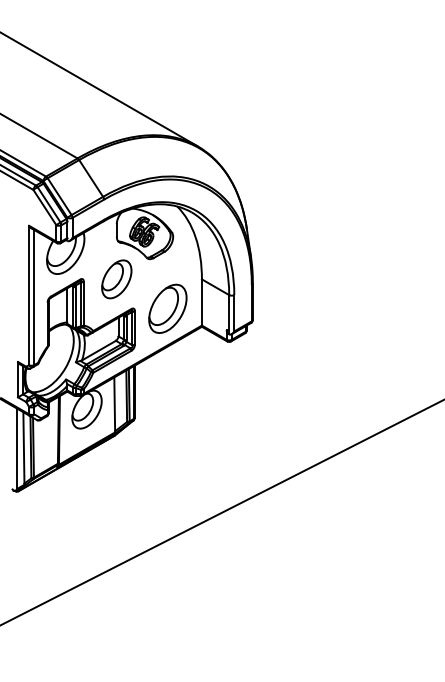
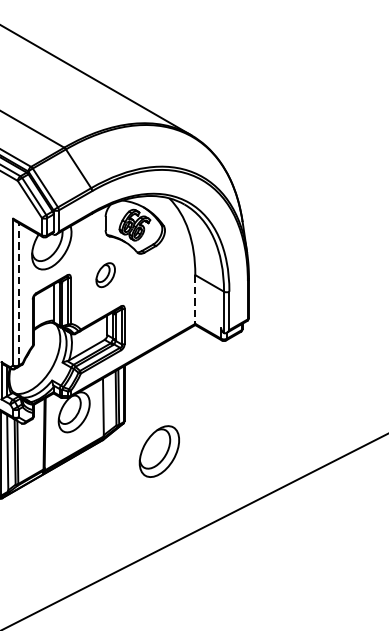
part: (116, 279) -> (105, 275), size x0.6
line: (34, 297) -> (18, 294), solid -> dashed
line: (201, 302) -> (194, 299), solid -> dashed
part: (167, 308) -> (159, 451), moved

